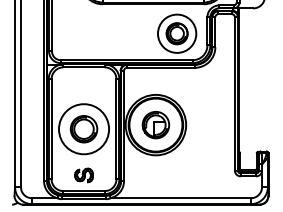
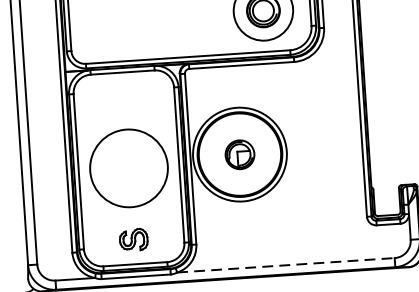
part: (155, 125) -> (239, 155), size x0.7
part: (83, 129) -> (128, 168), removed
line: (181, 198) -> (287, 265), solid -> dashed

